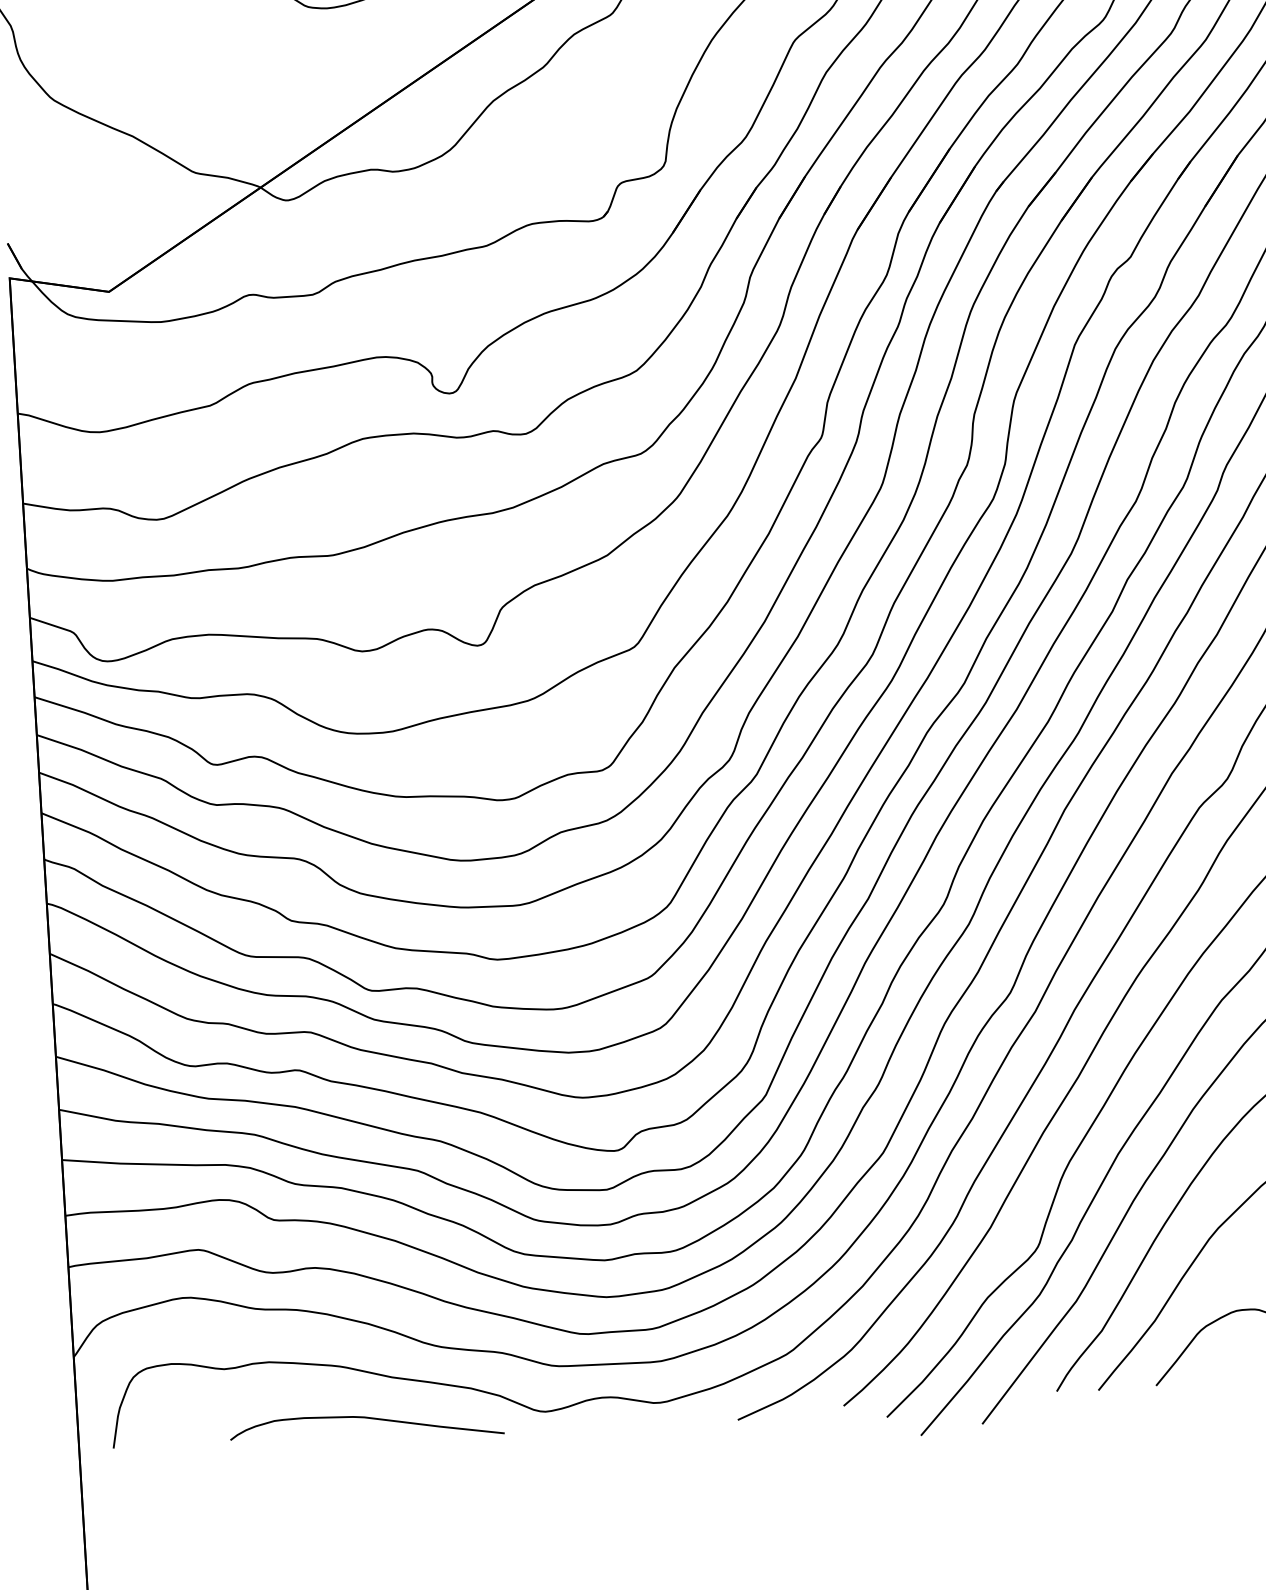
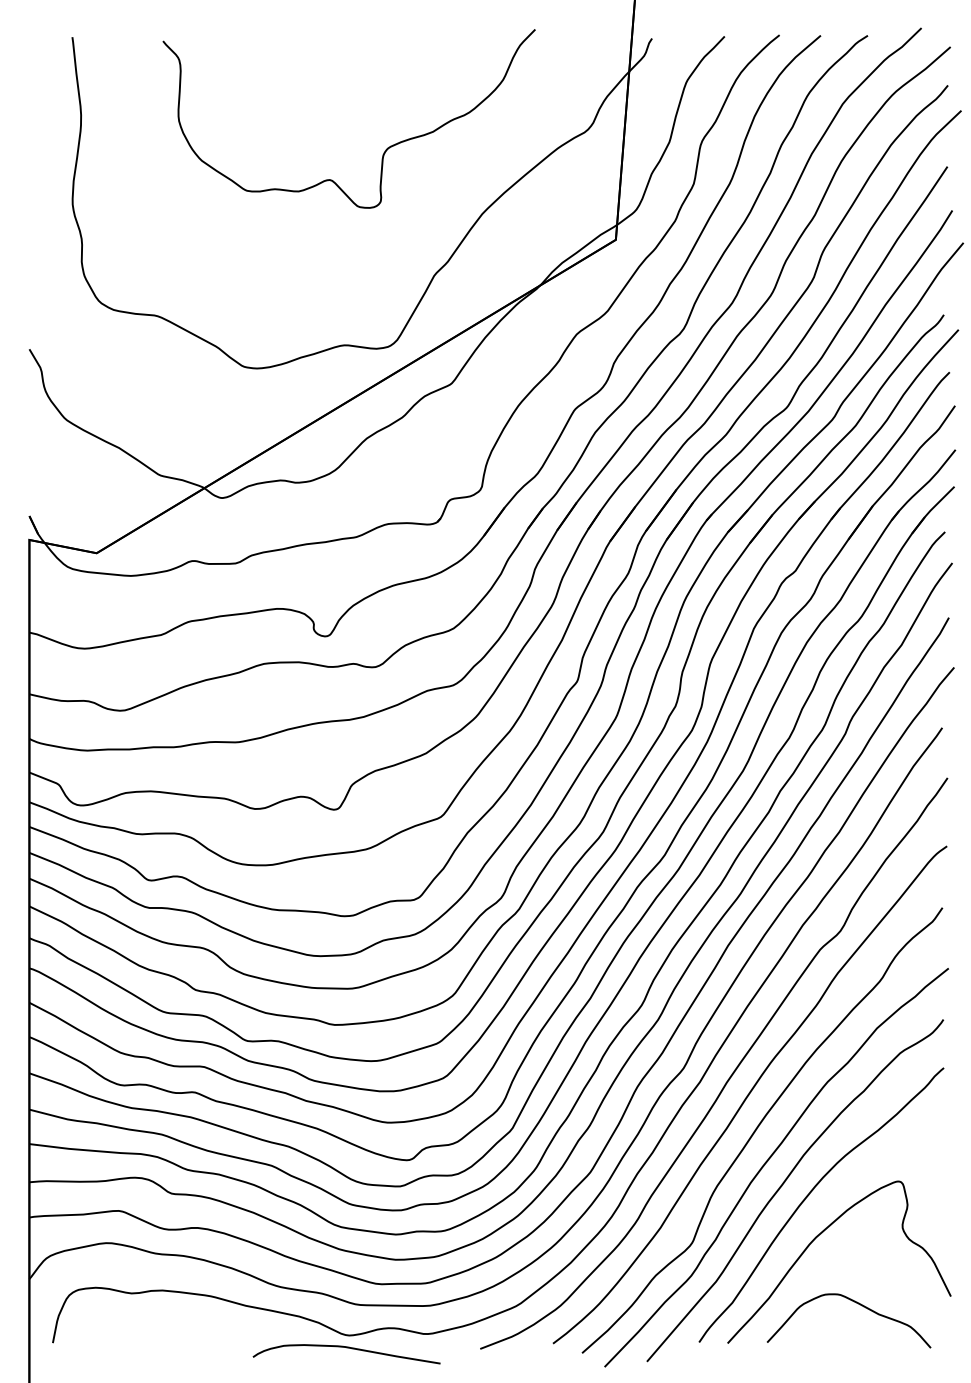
curve: (366, 1419) -> (346, 1348), moved

